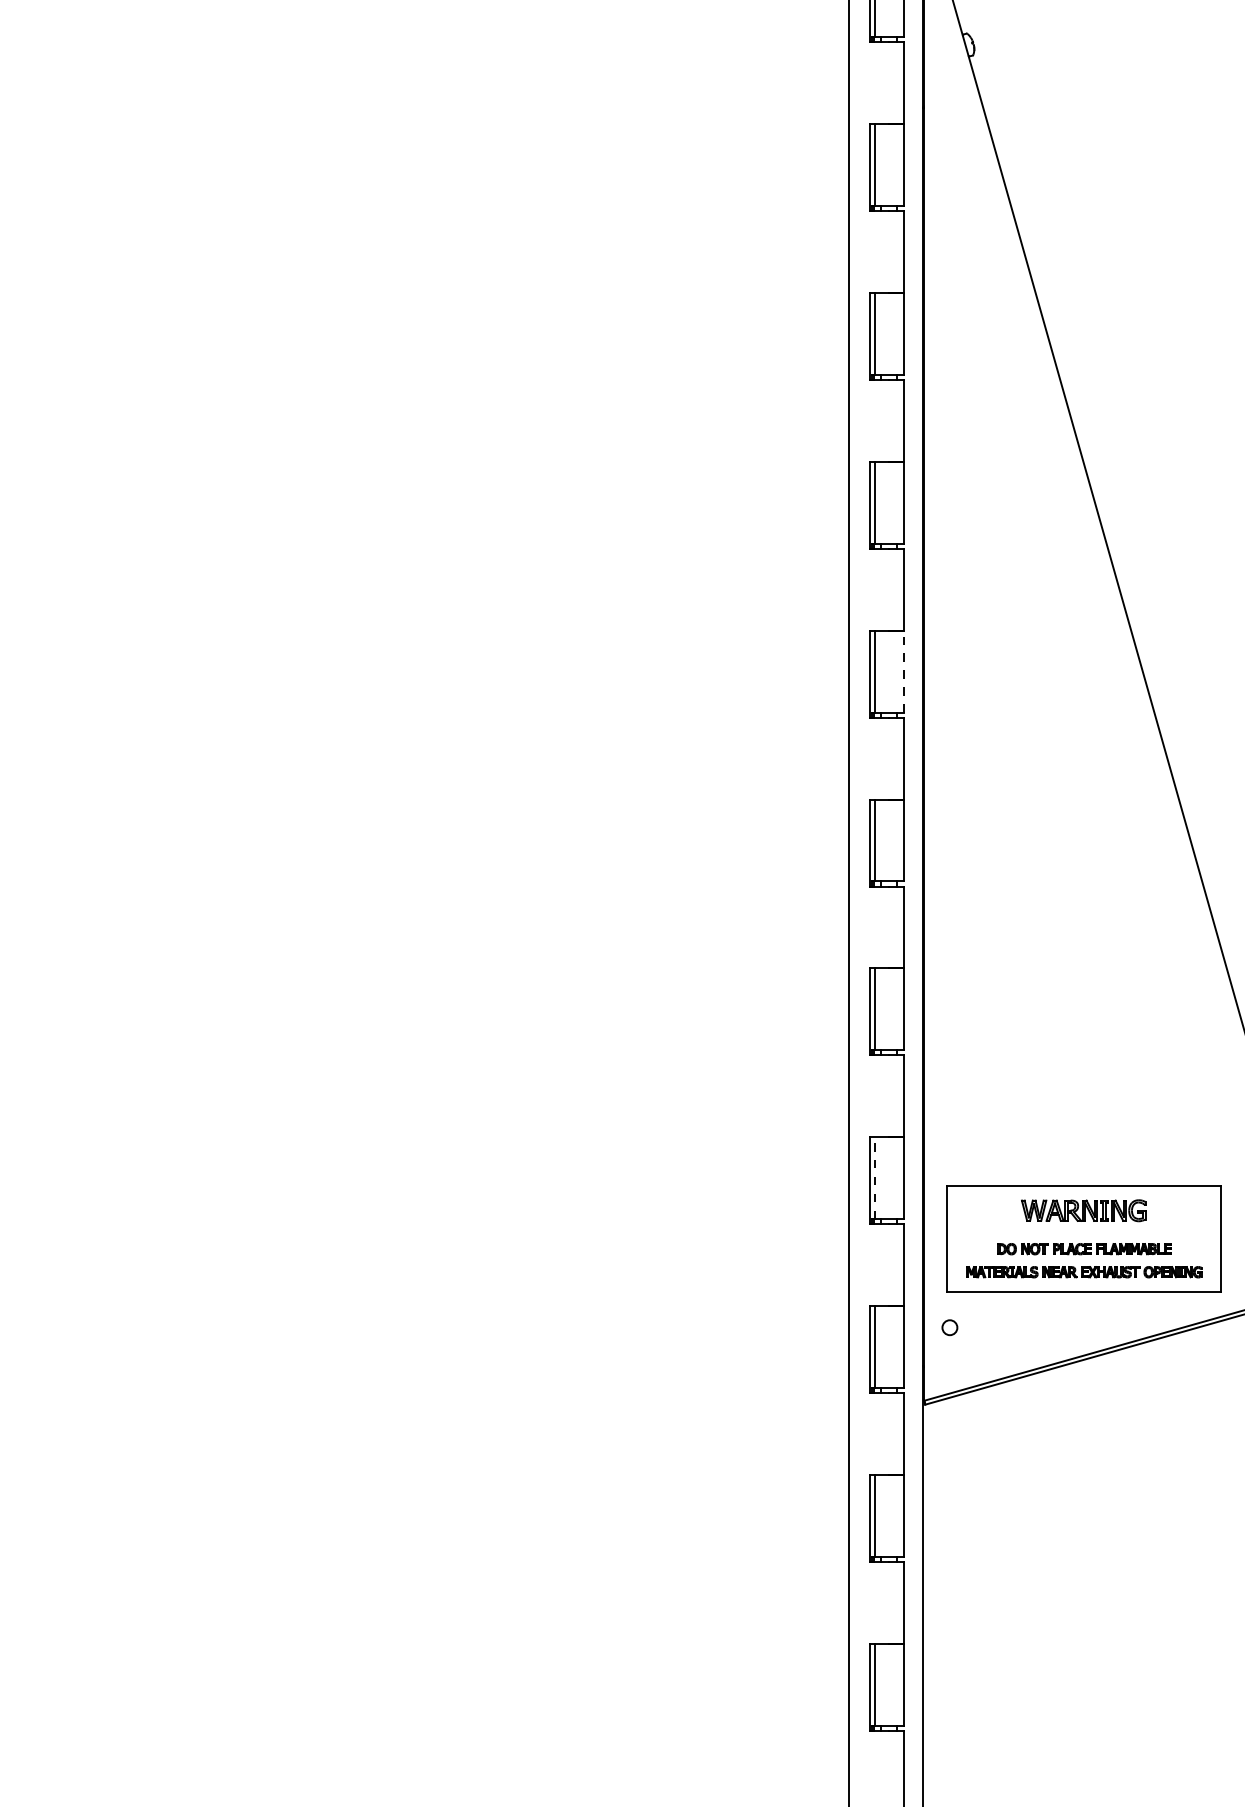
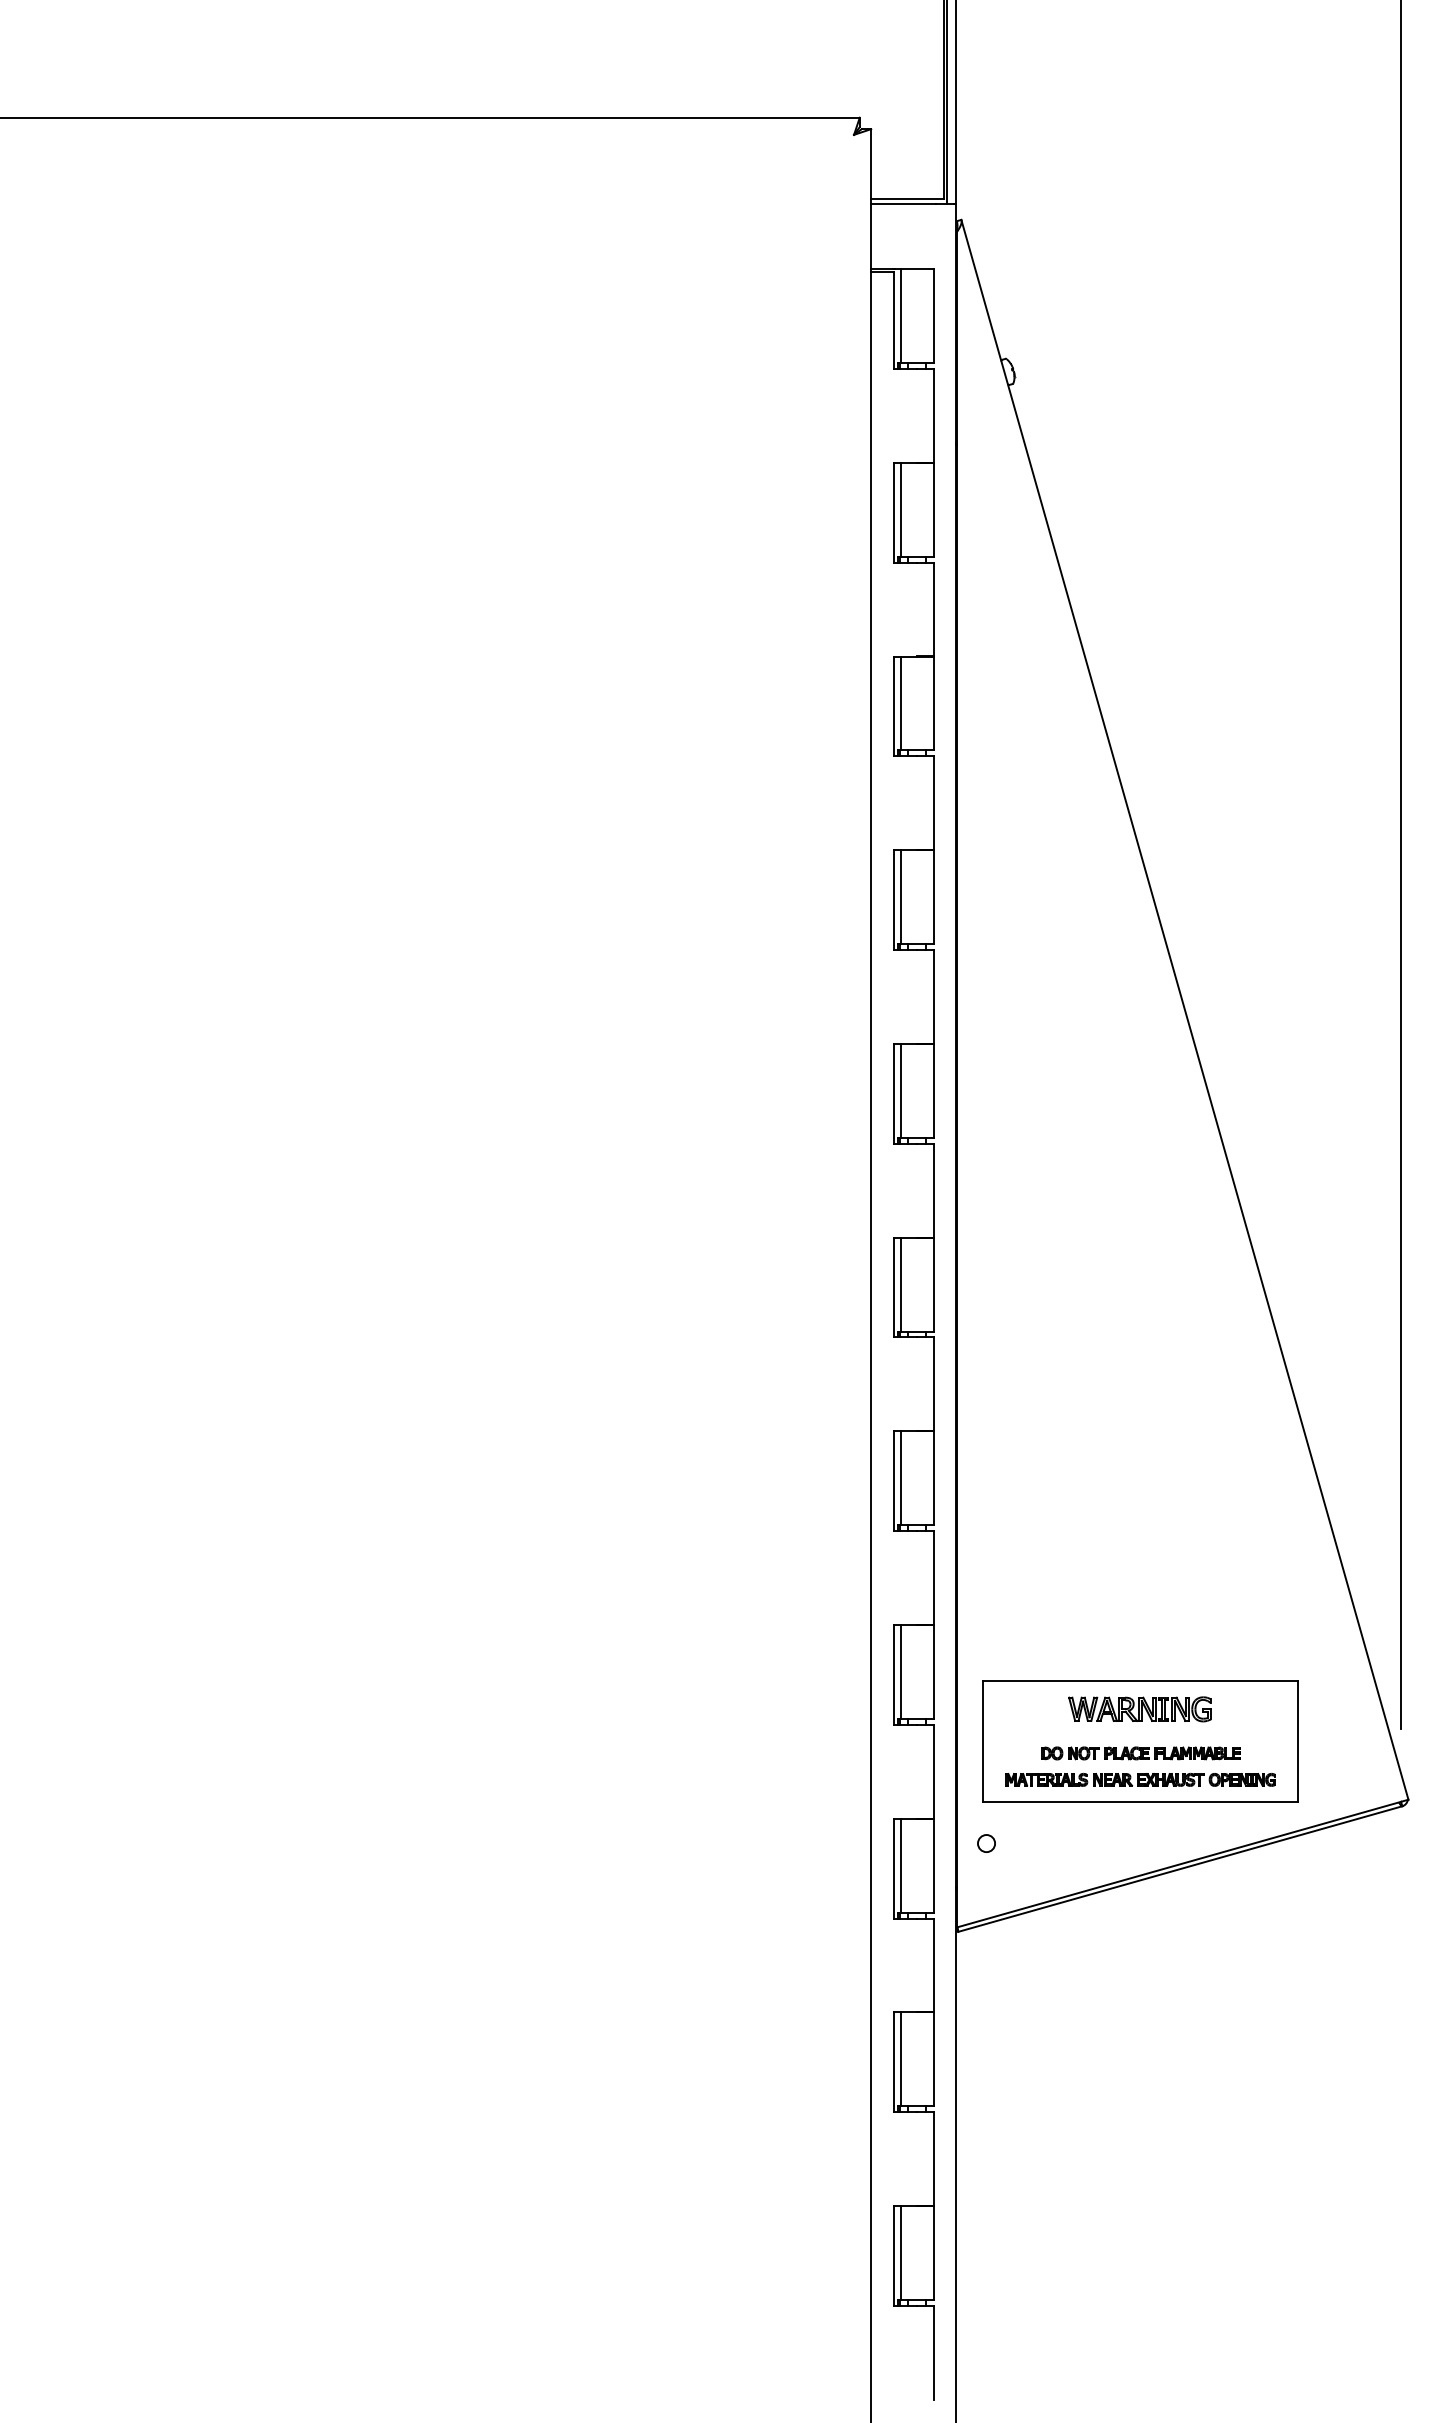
line: (903, 671) -> (933, 1090), dashed -> solid
line: (874, 1178) -> (900, 1672), dashed -> solid

